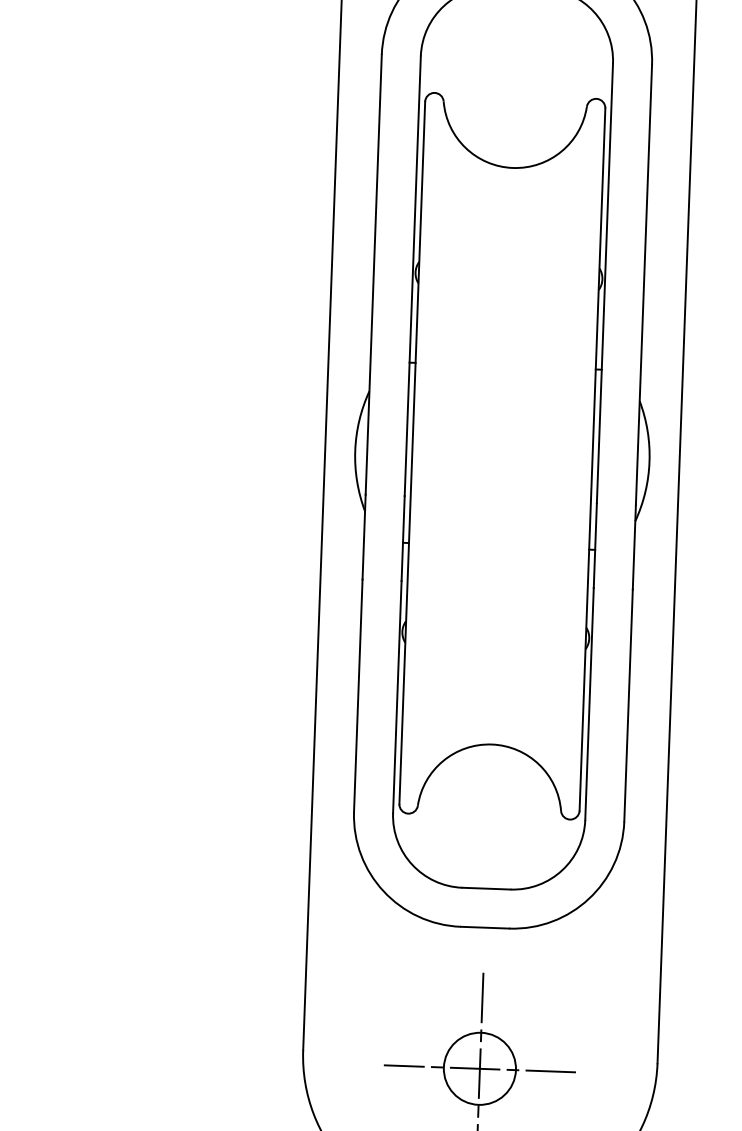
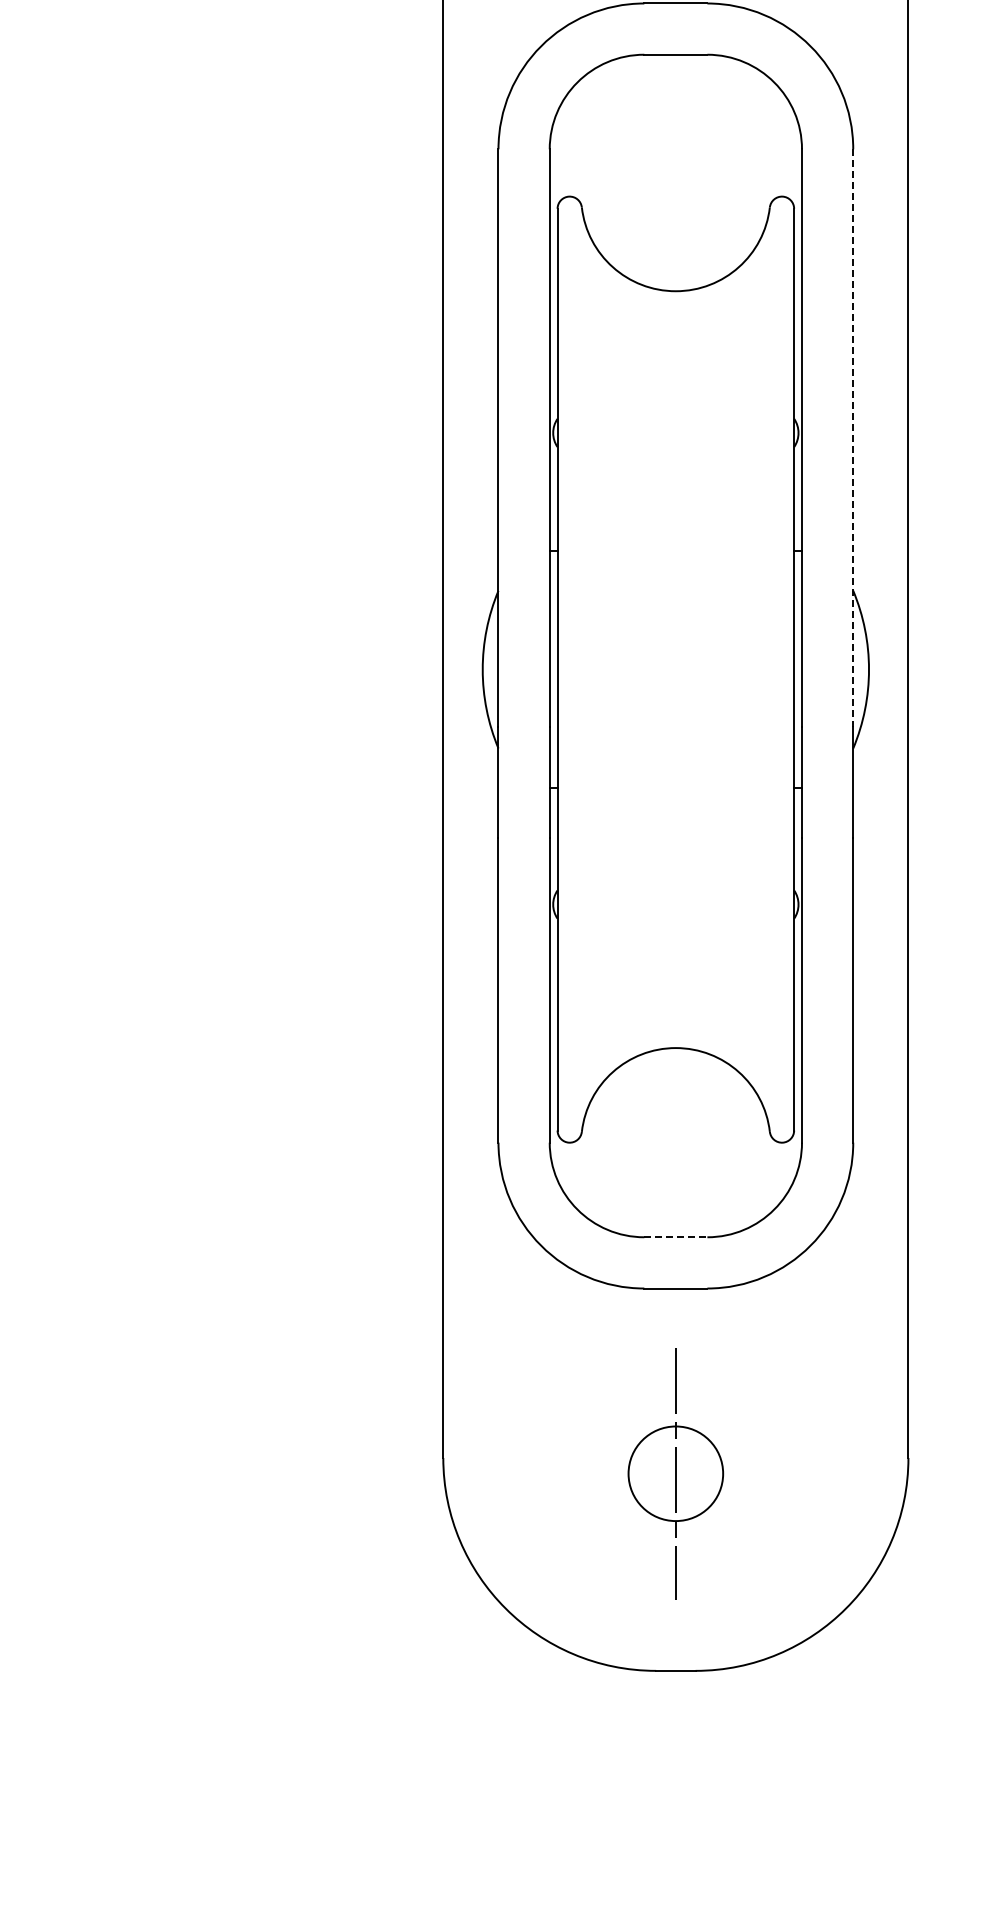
line: (644, 284) -> (853, 437), solid -> dashed
line: (486, 888) -> (675, 1237), solid -> dashed
line: (479, 1068) -> (675, 1473), removed

